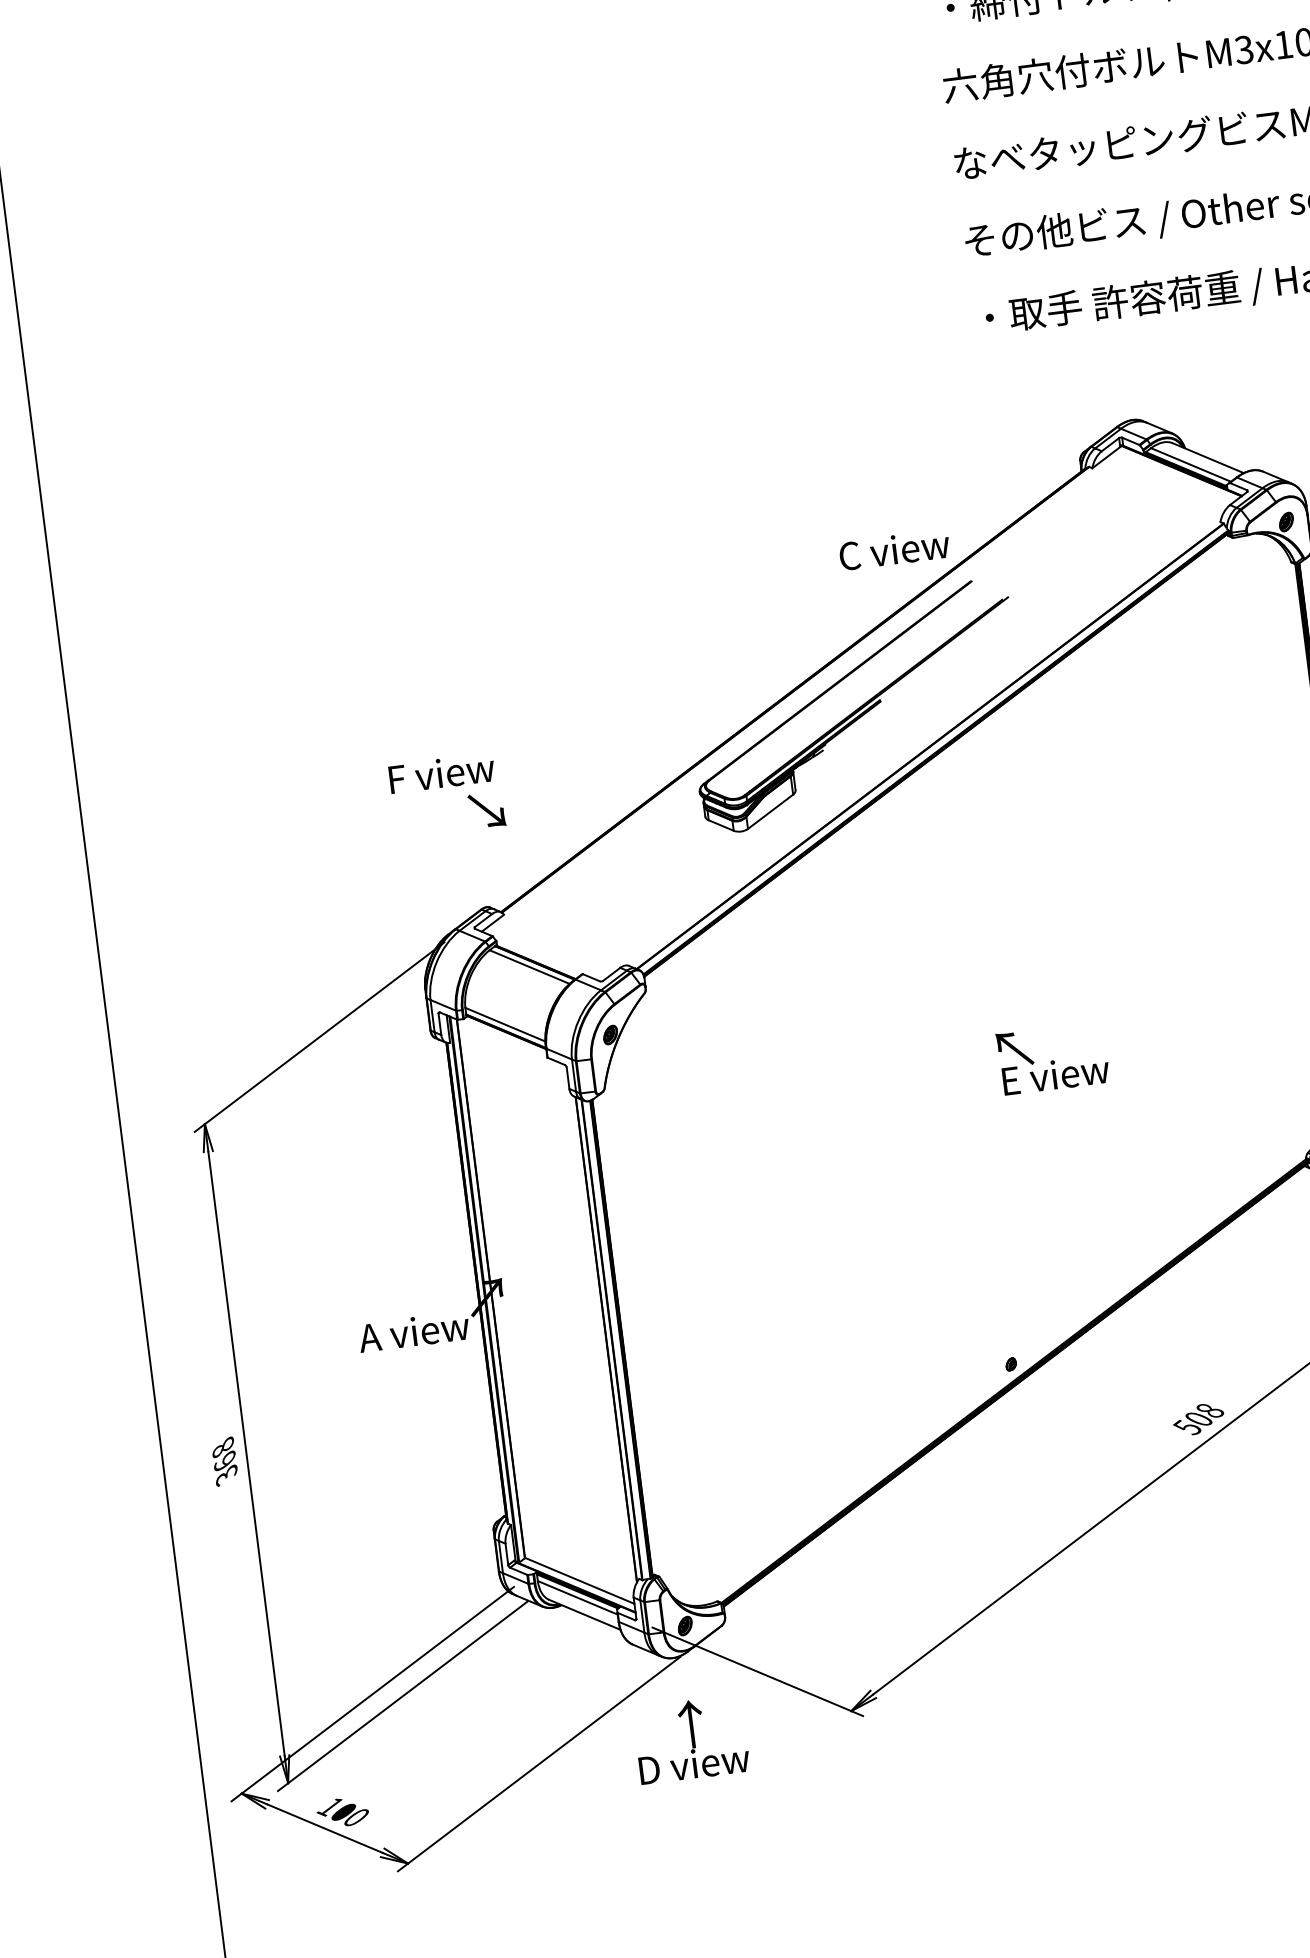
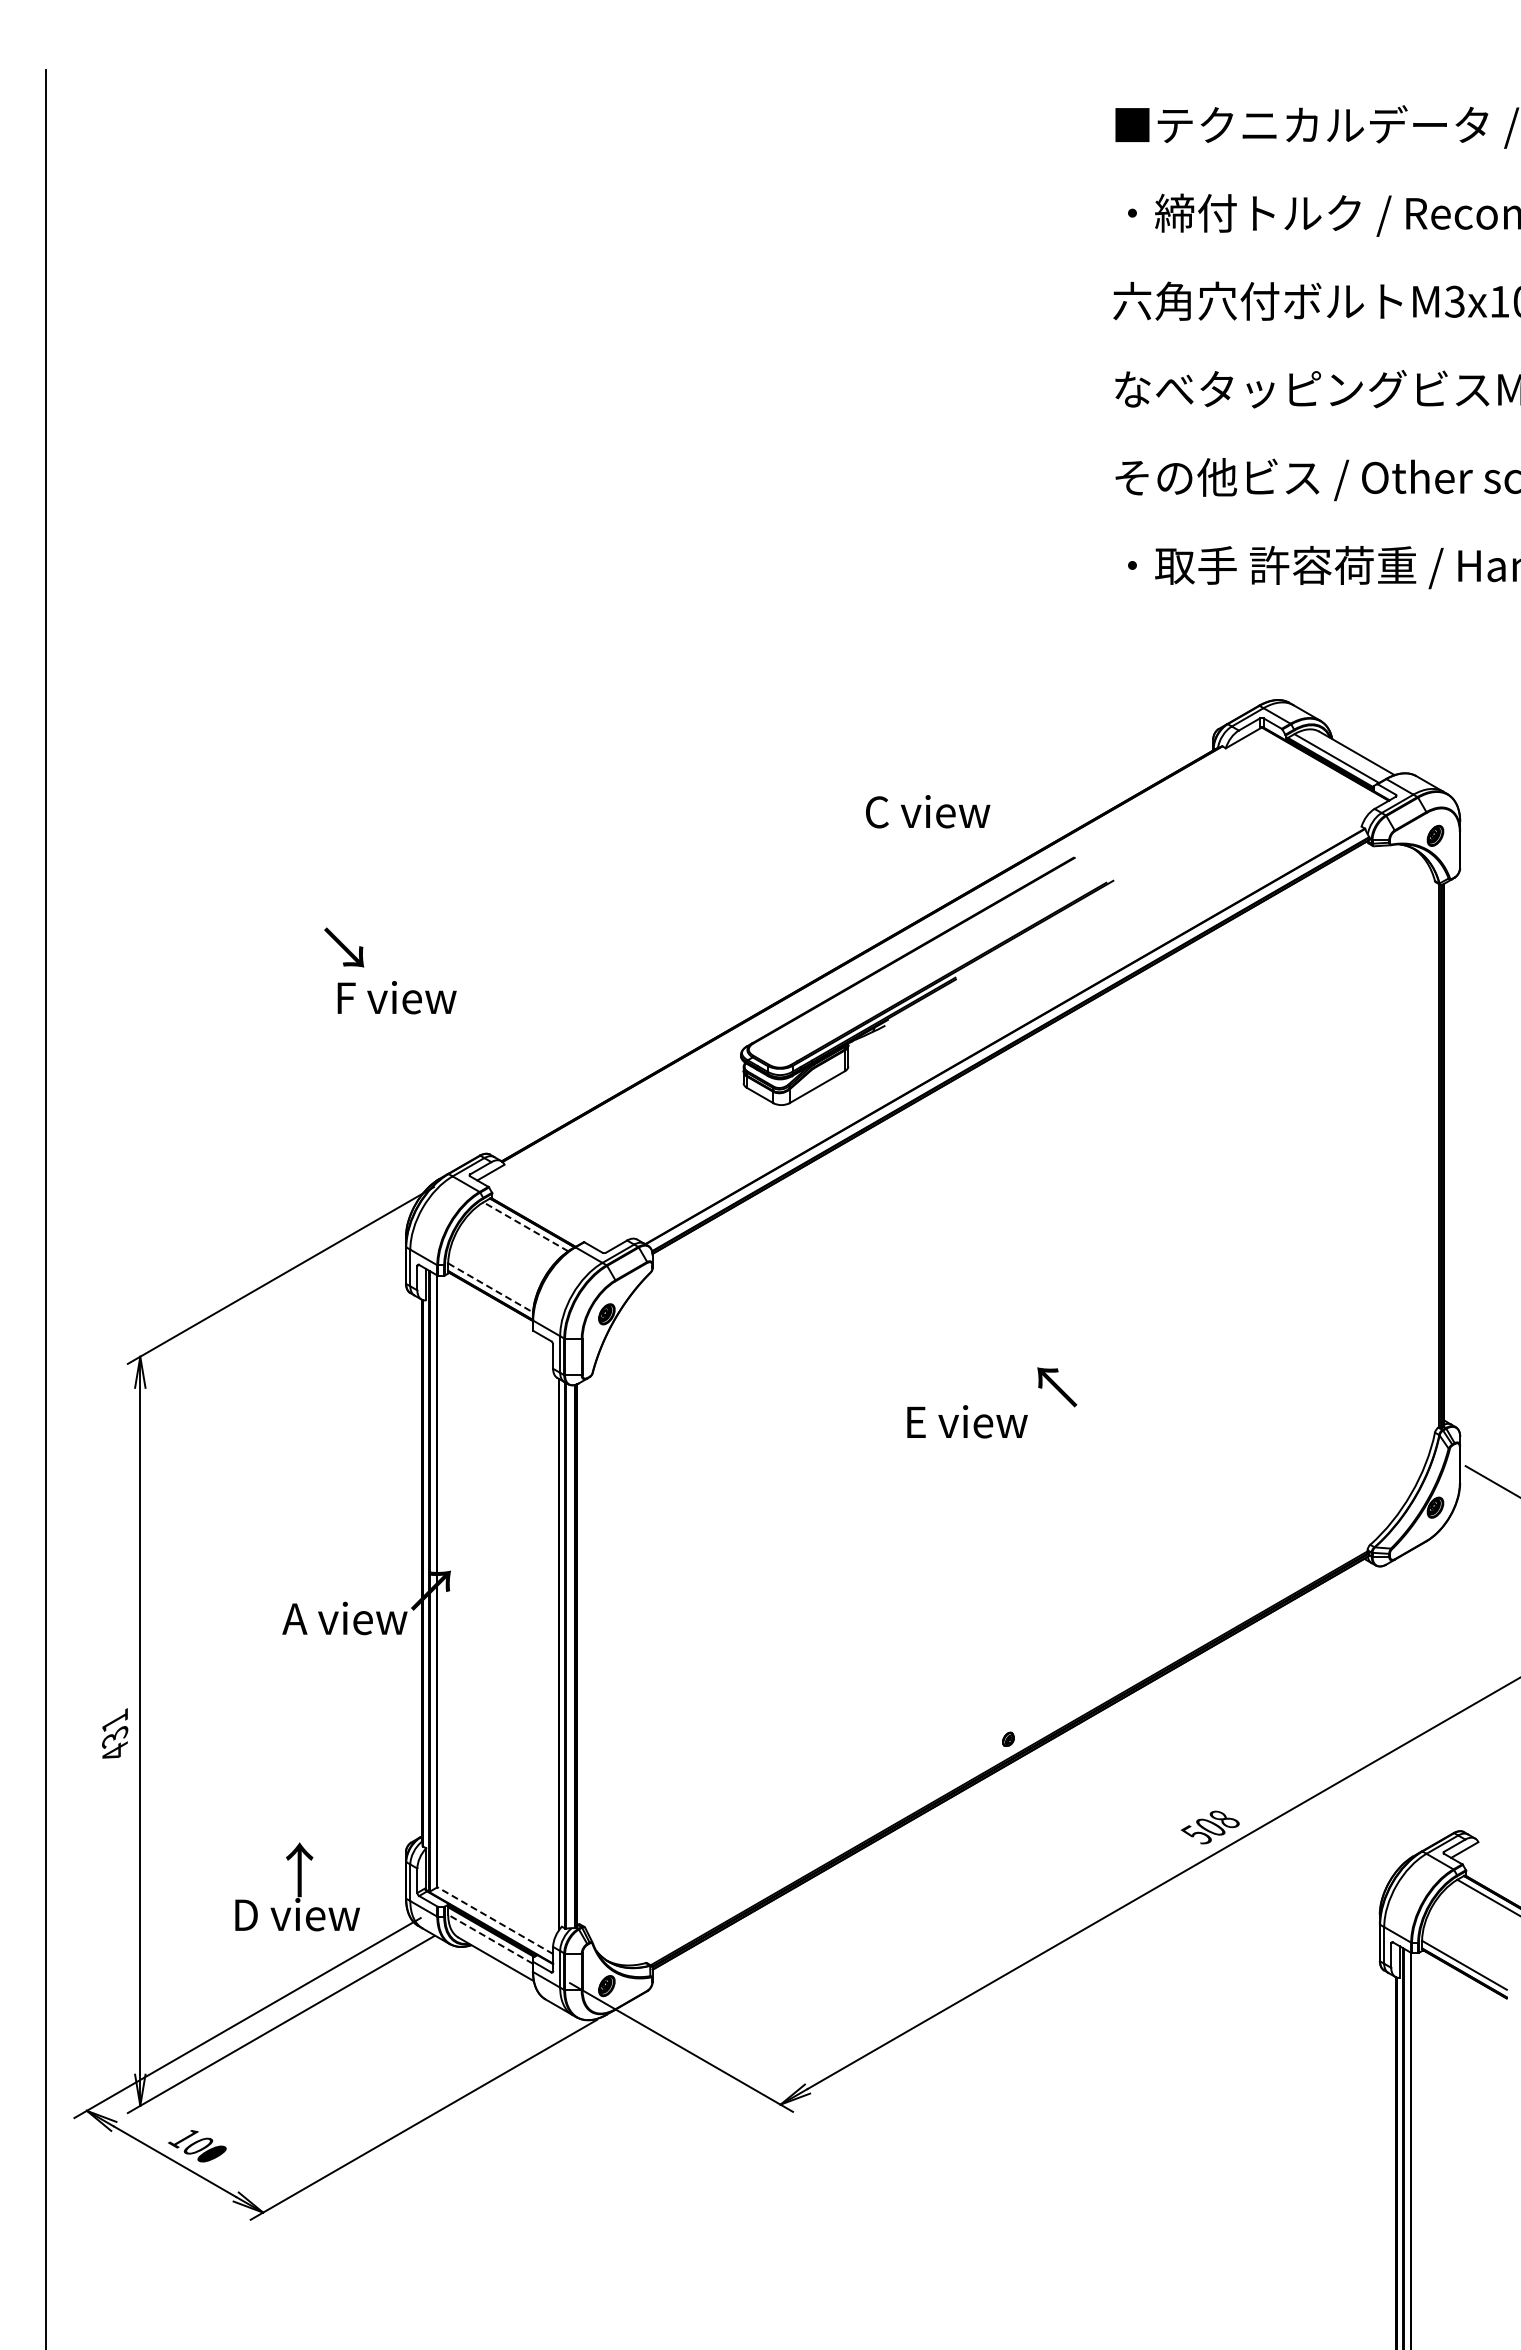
text: (894, 549) -> (928, 811), moved
text: (441, 773) -> (396, 997), moved
text: (487, 810) -> (344, 947), moved
line: (529, 966) -> (525, 1226), solid -> dashed
line: (505, 1024) -> (490, 1287), solid -> dashed
text: (1055, 1074) -> (967, 1421), moved
text: (225, 1461) -> (115, 1736), 368 -> 431
line: (580, 1580) -> (495, 1920), solid -> dashed
line: (577, 1598) -> (490, 1939), solid -> dashed
text: (691, 1739) -> (297, 1886), moved

